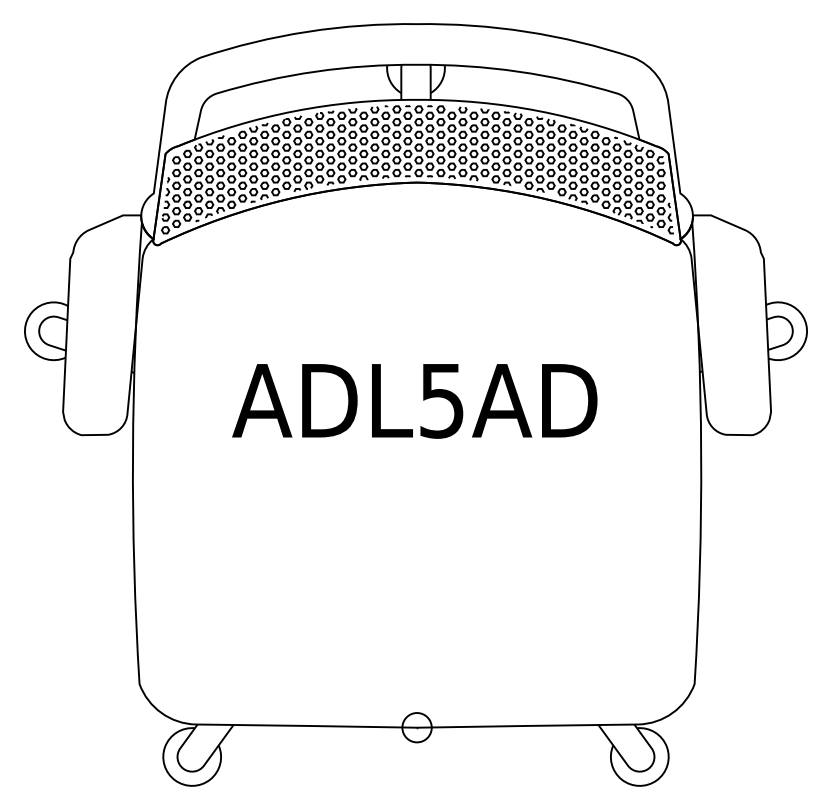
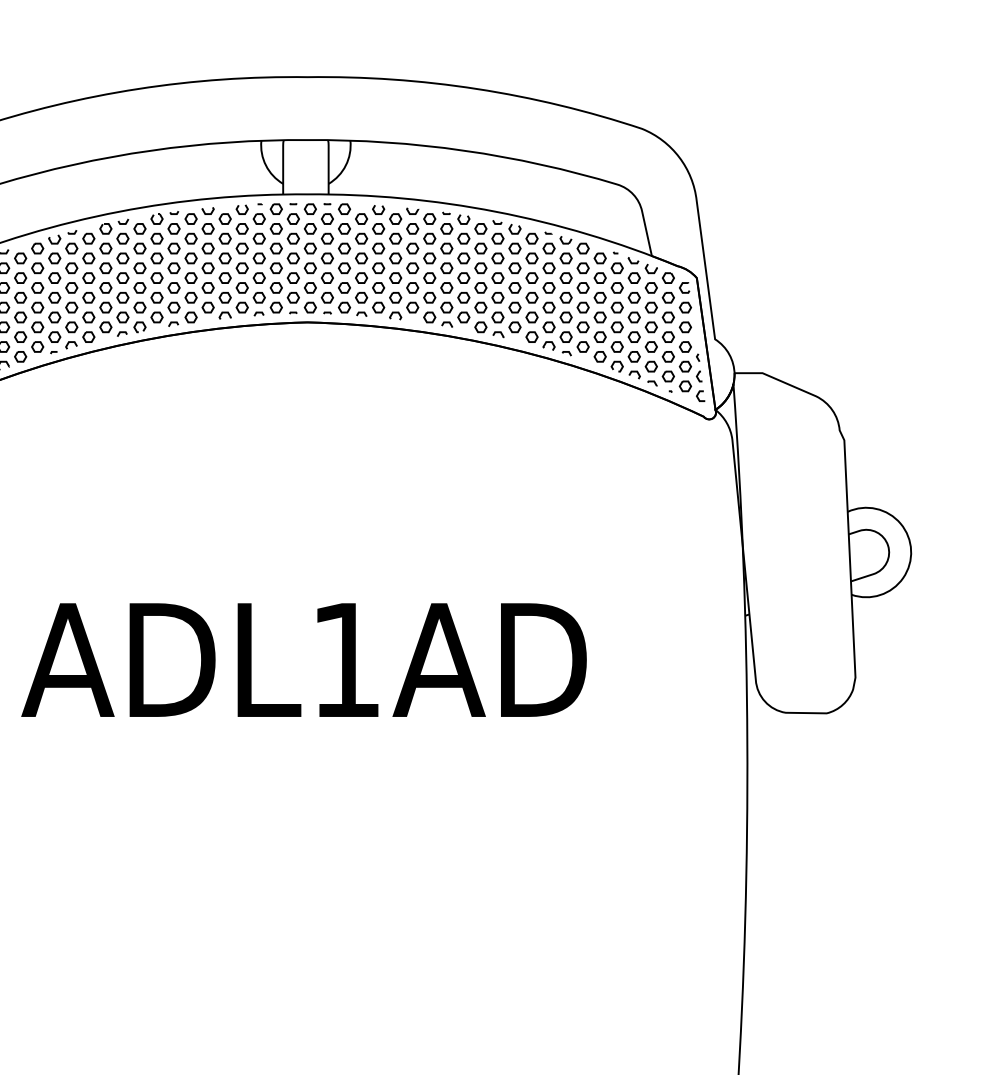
text: (441, 401) -> (345, 661), ADL5AD -> ADL1AD

